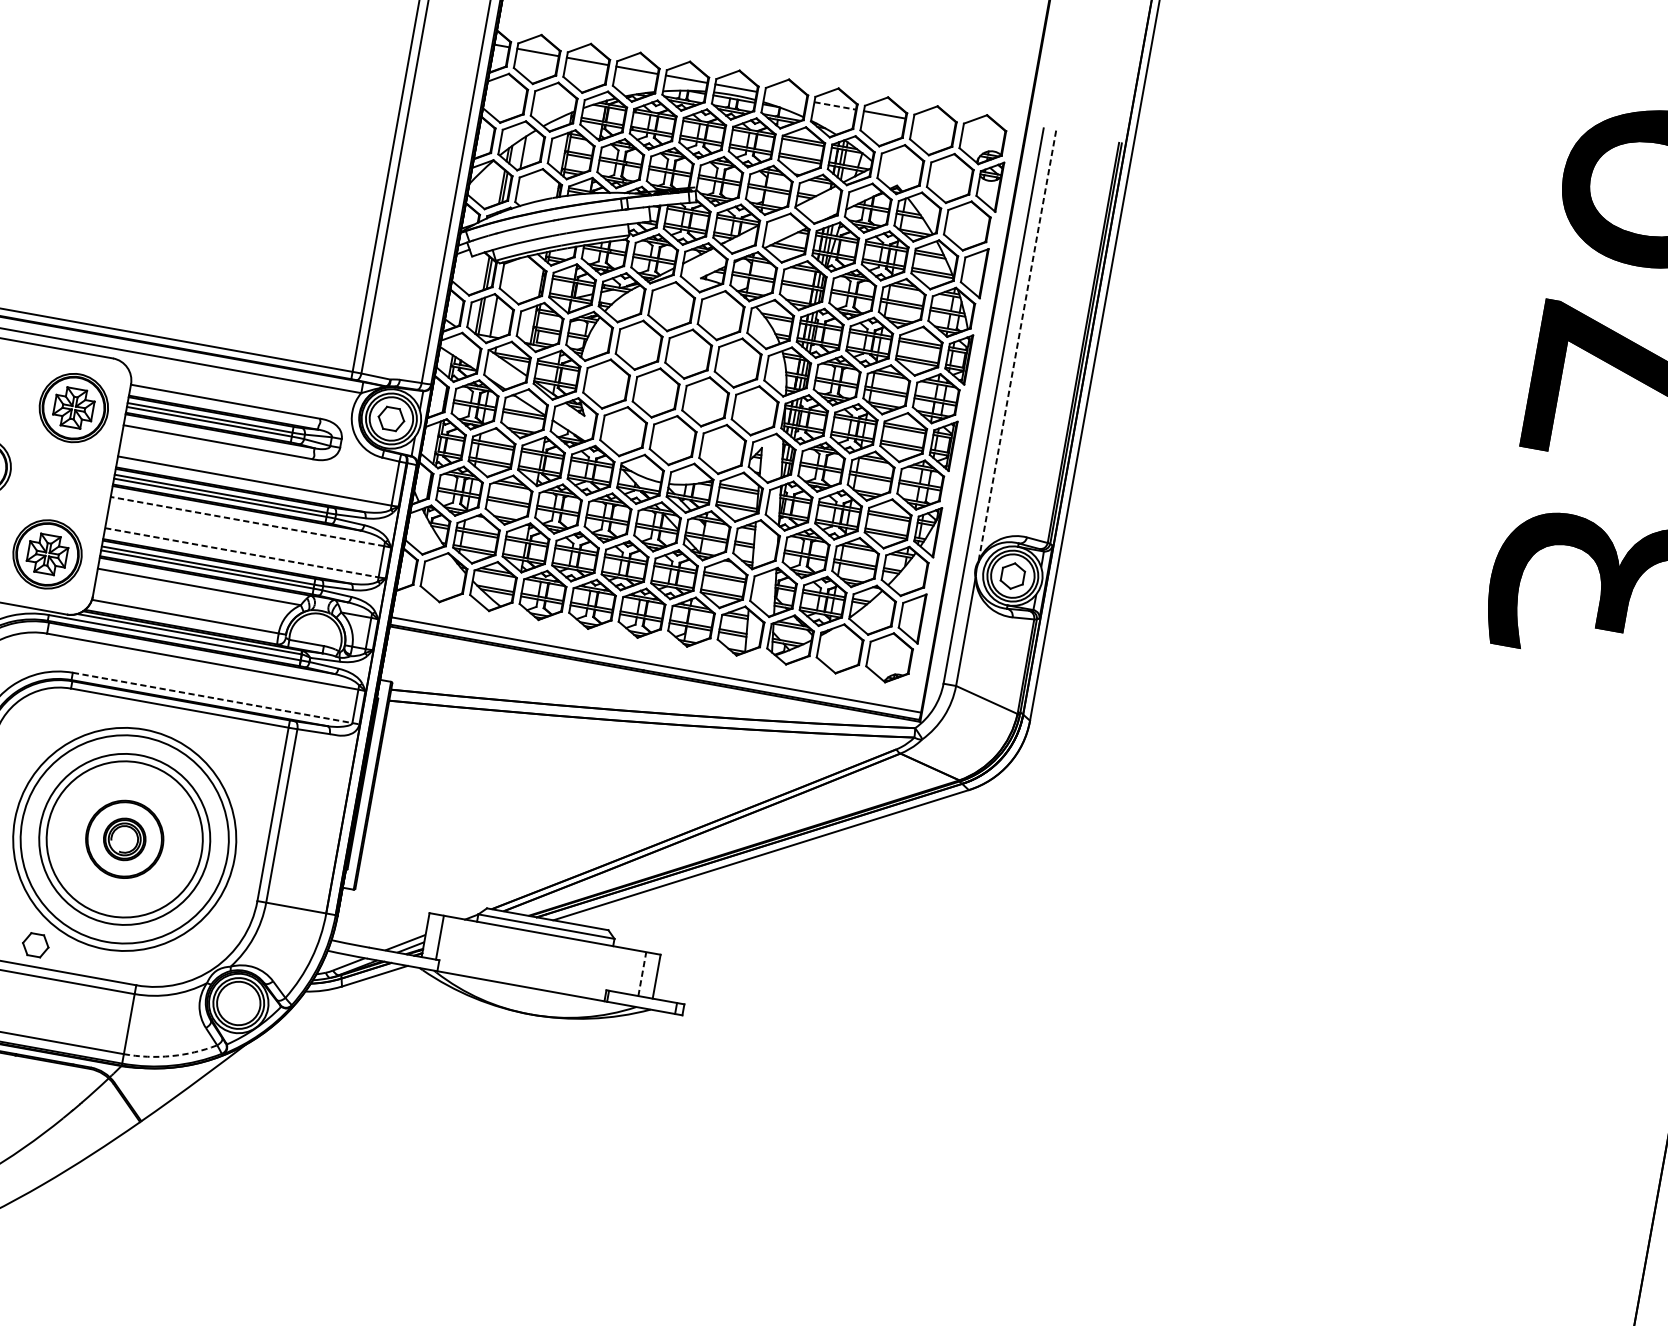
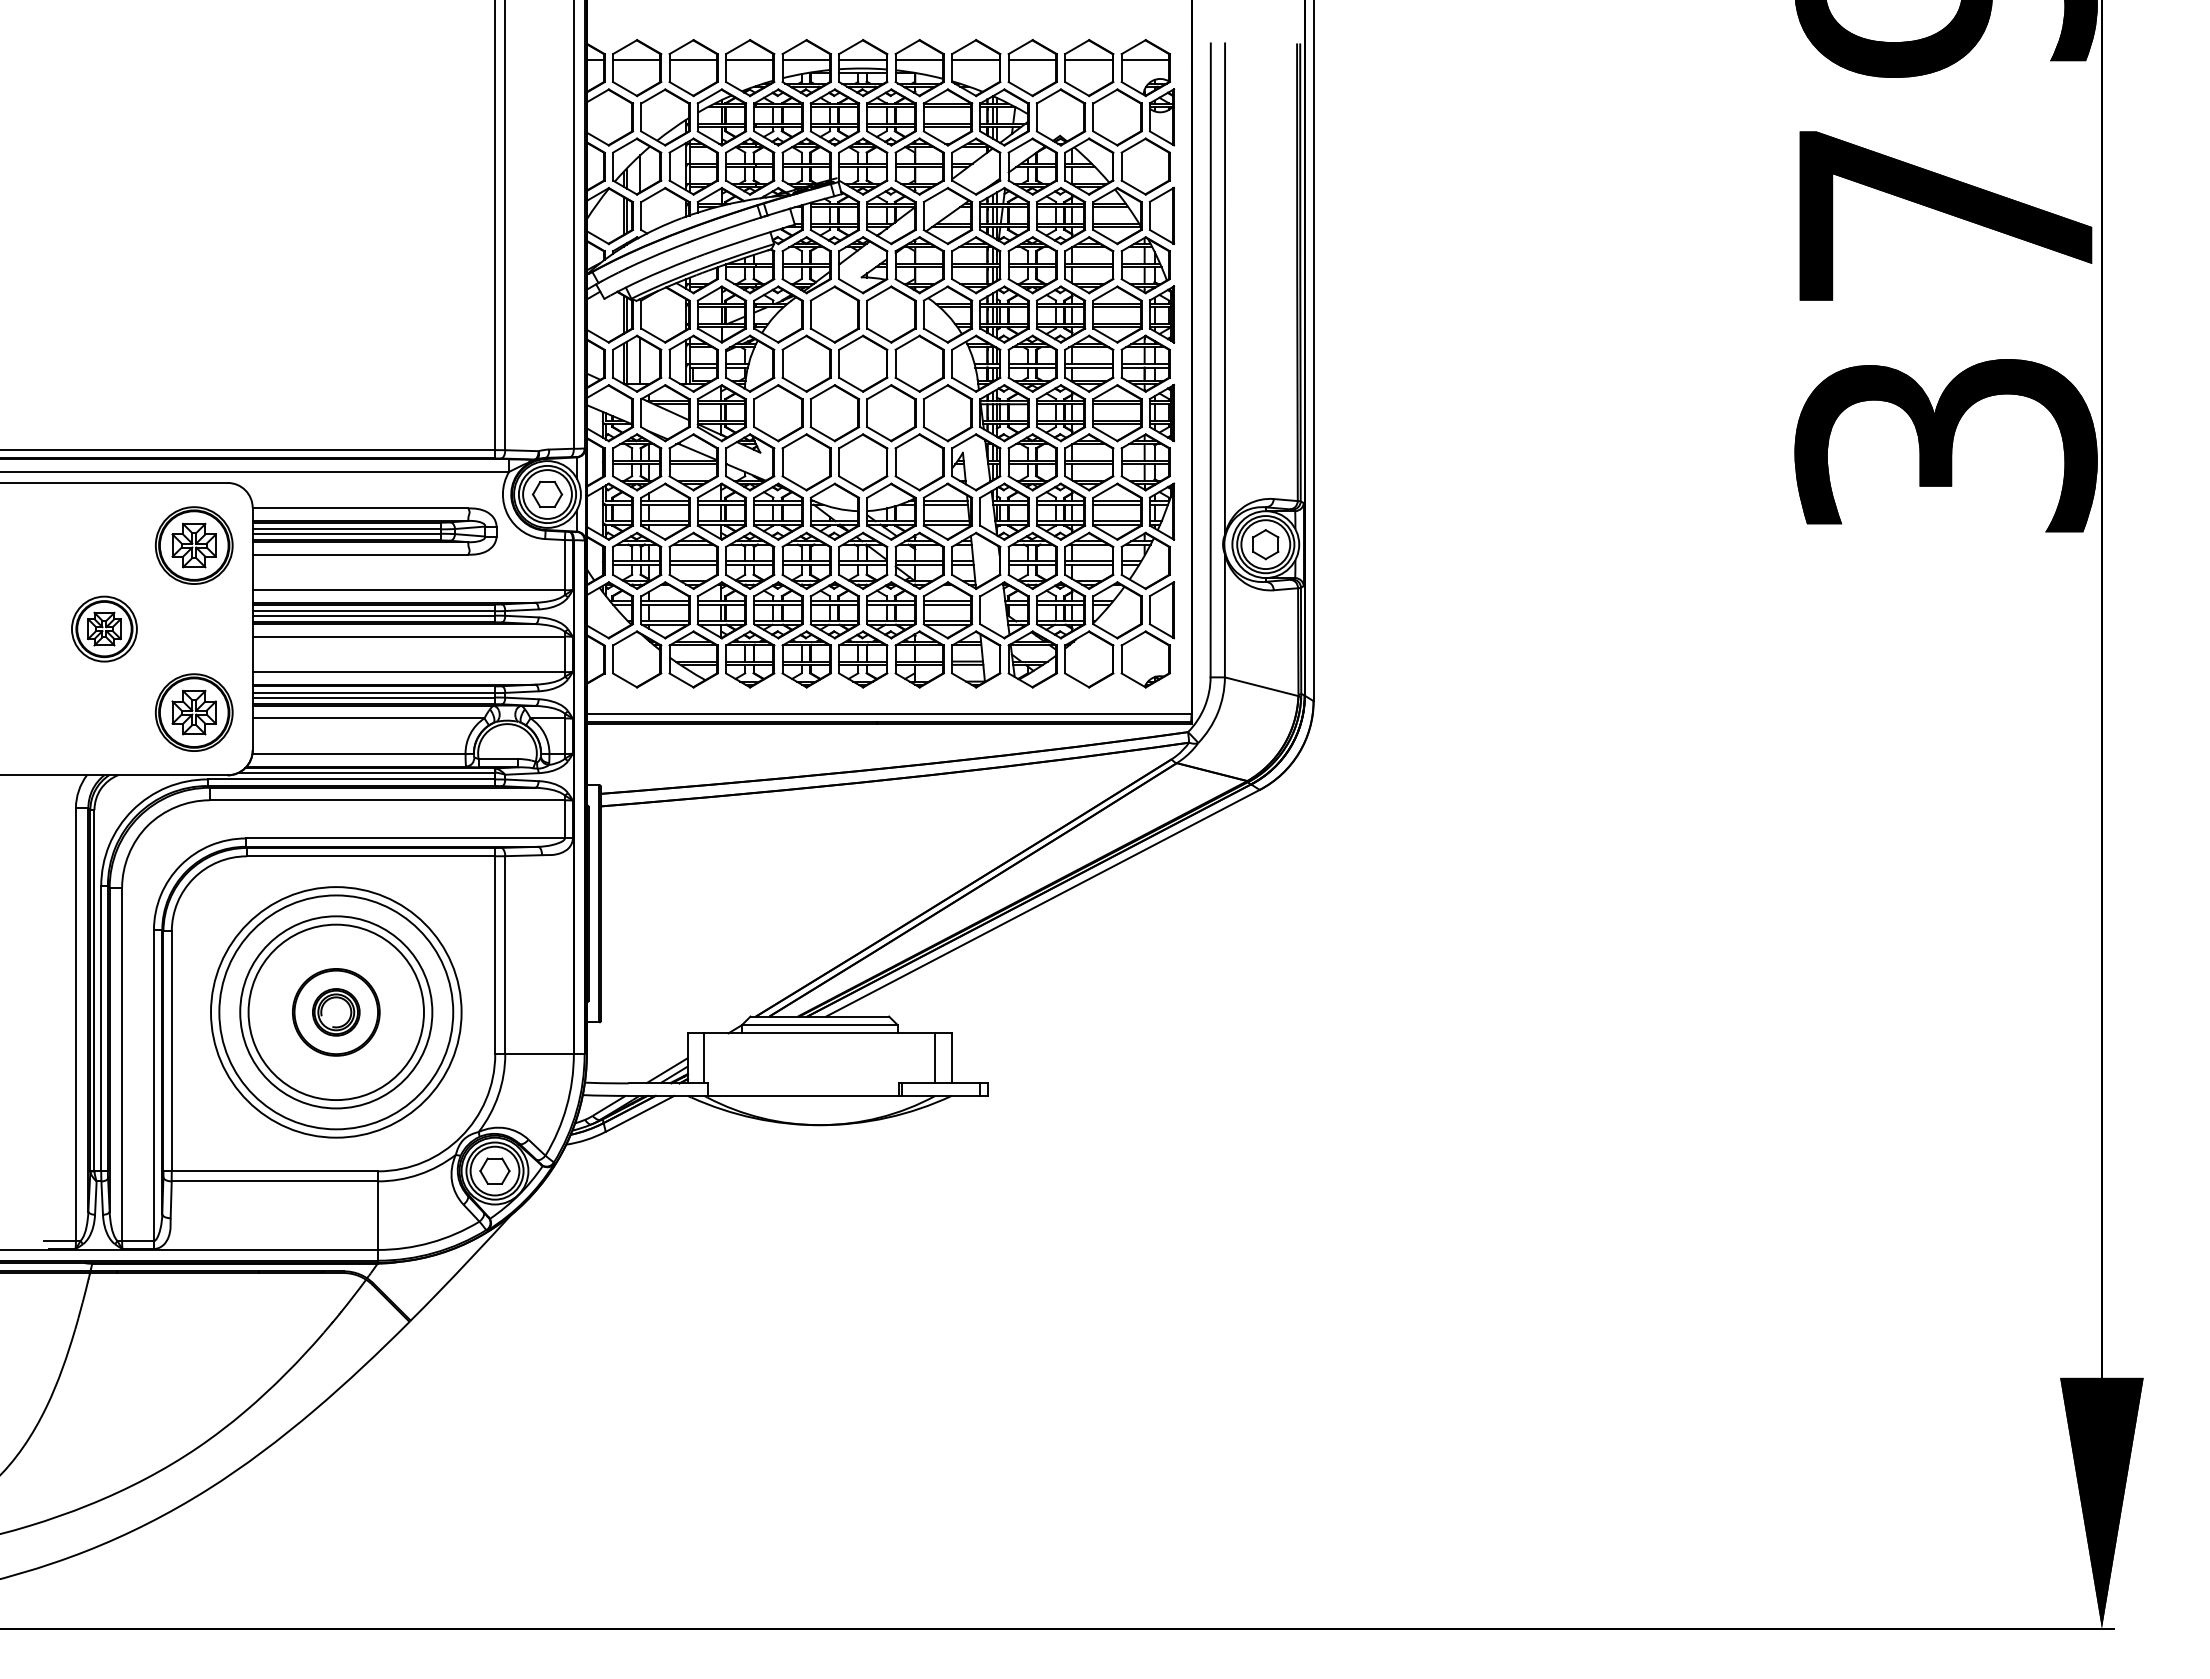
line: (785, 97) -> (919, 60), added
line: (834, 106) -> (975, 60), dashed -> solid
line: (933, 124) -> (1088, 60), added
line: (983, 133) -> (1145, 60), added
line: (1017, 346) -> (1225, 289), dashed -> solid
line: (247, 521) -> (408, 636), dashed -> solid
line: (242, 553) -> (409, 672), dashed -> solid
line: (216, 698) -> (409, 838), dashed -> solid
part: (35, 944) -> (494, 1170), moved
line: (642, 973) -> (935, 1057), dashed -> solid
arc: (171, 1055) -> (430, 1242), dashed -> solid

